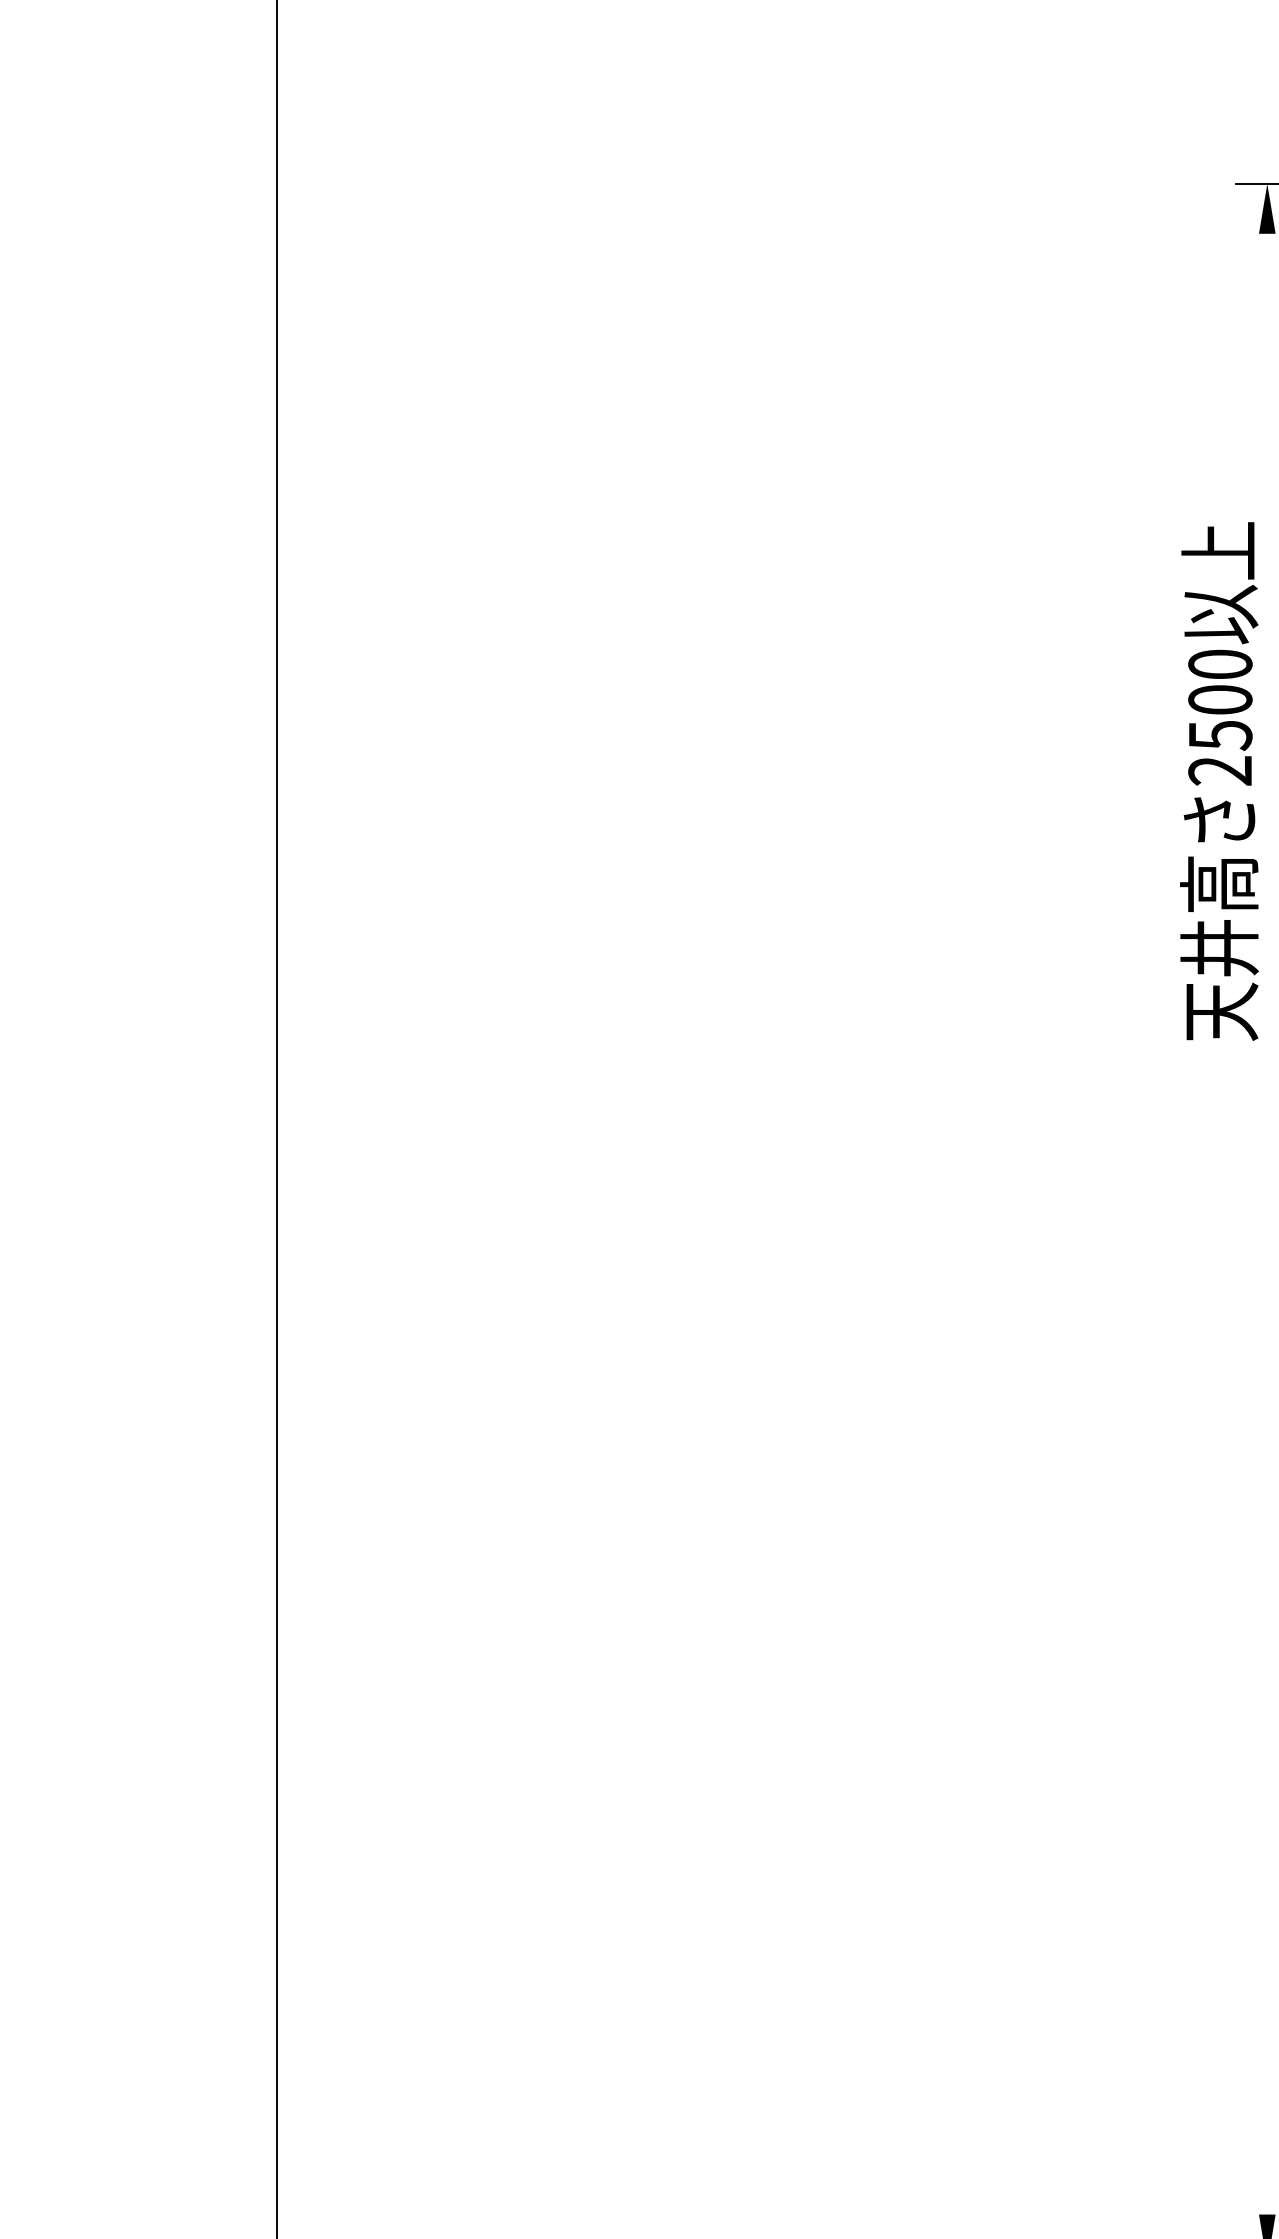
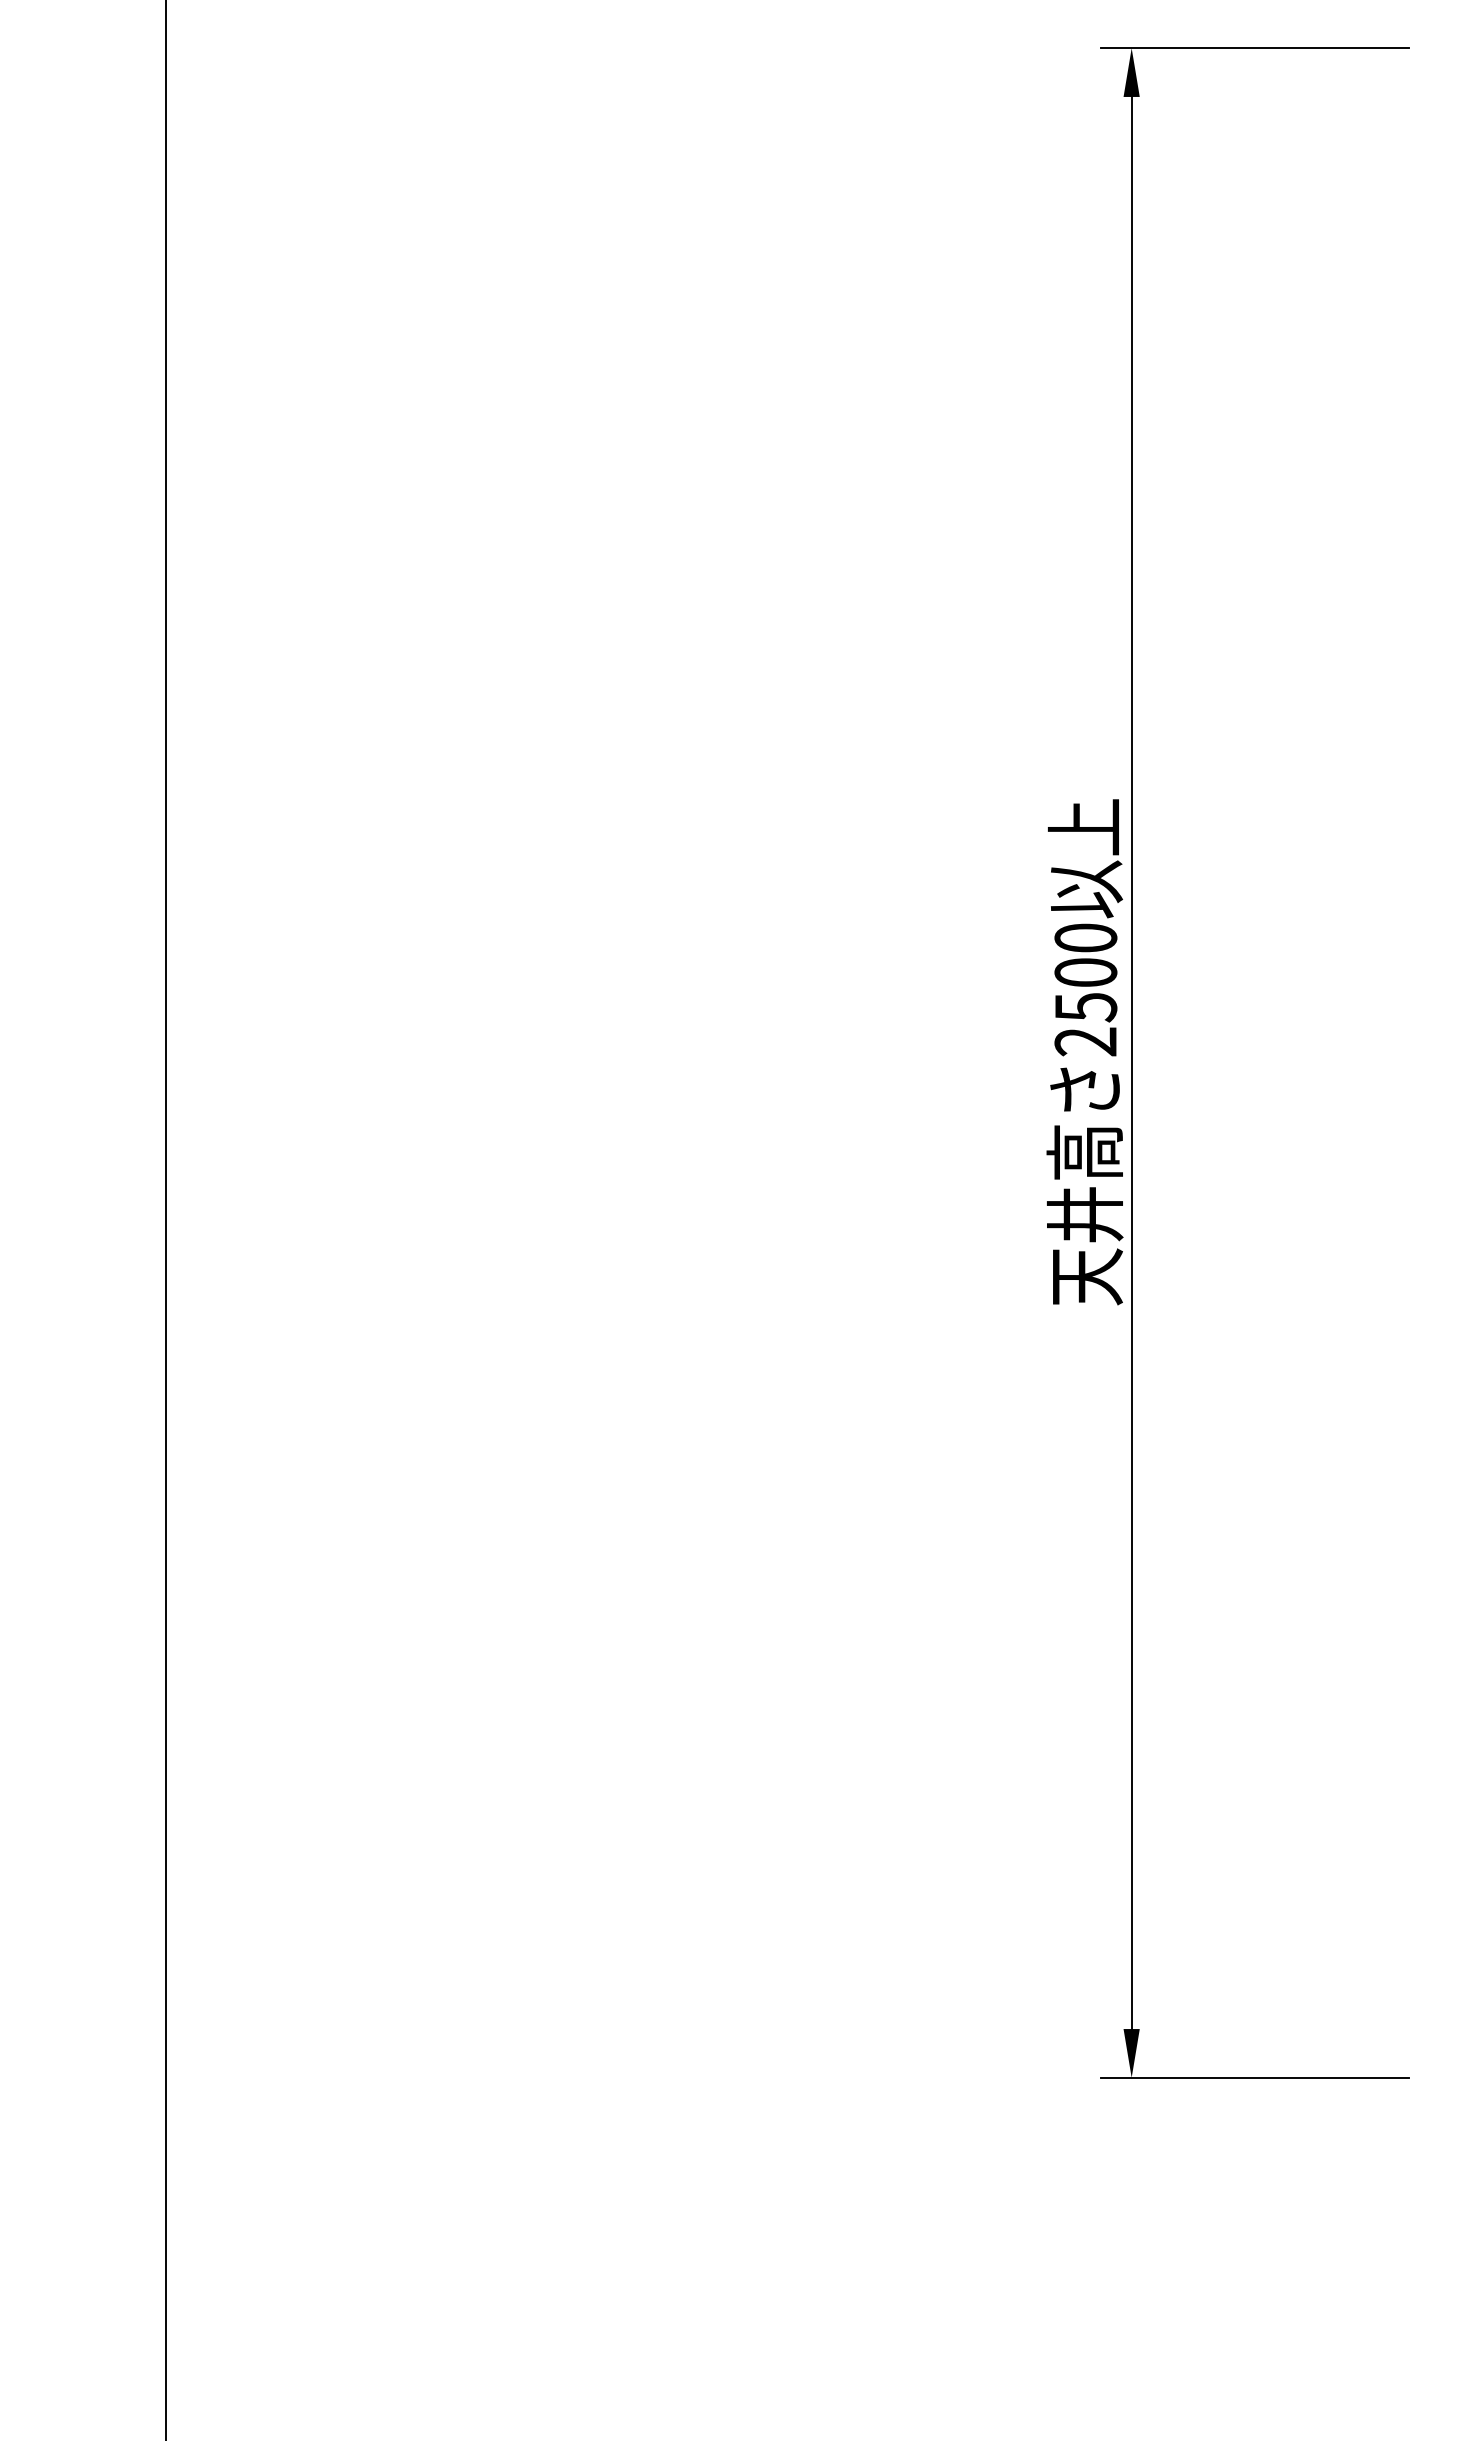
text: (1218, 781) -> (1084, 1052), moved
line: (1267, 1223) -> (1131, 1062), added

